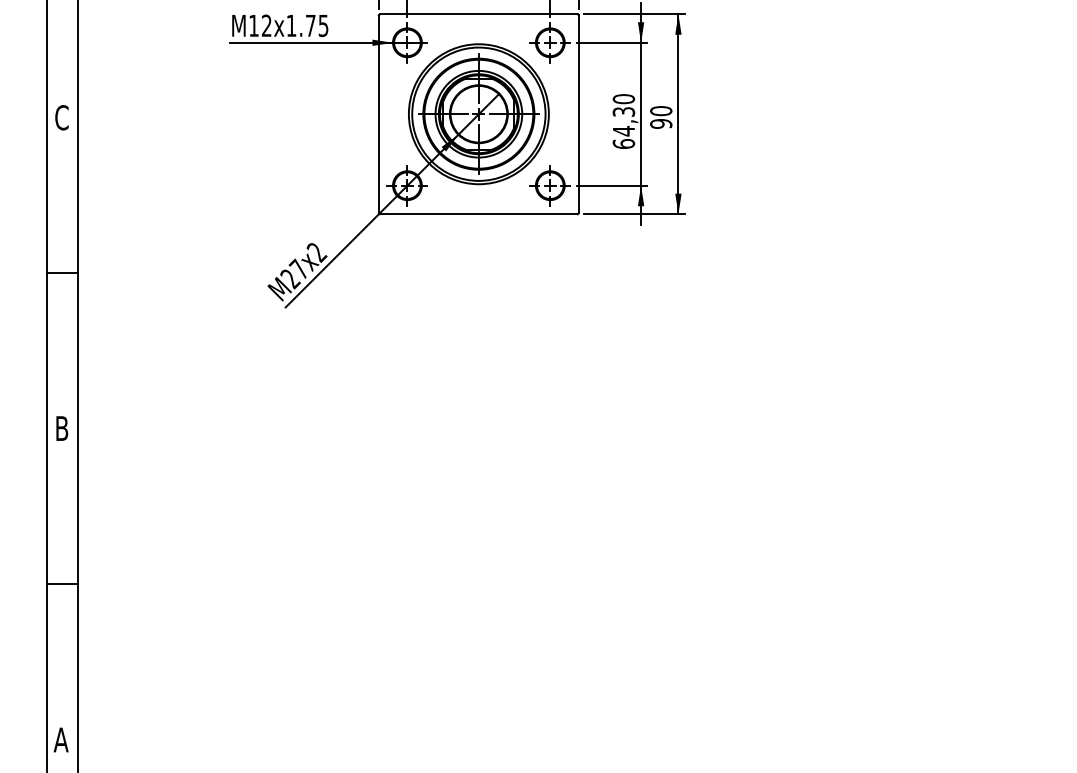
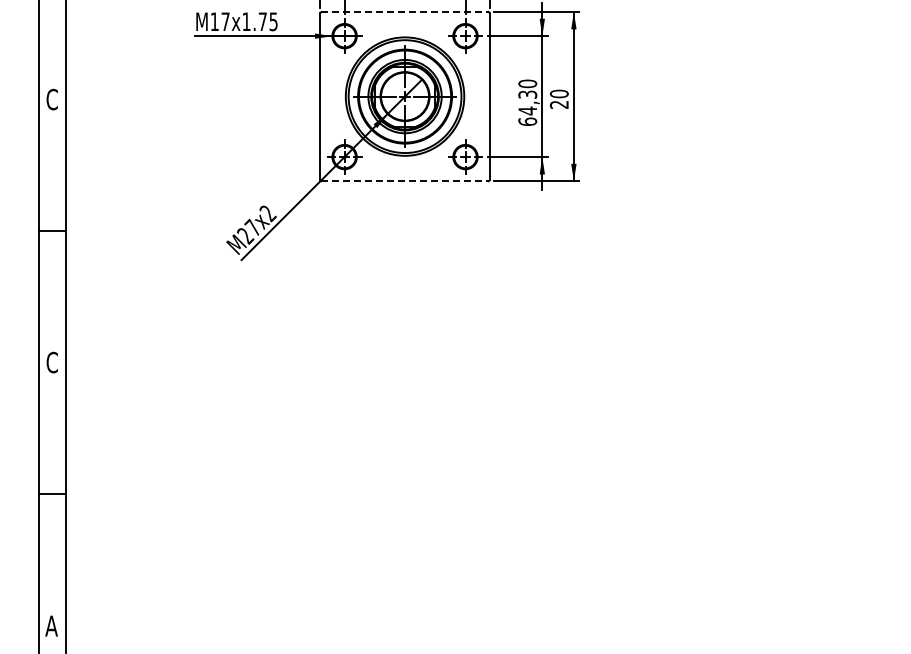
line: (479, 14) -> (405, 12), solid -> dashed
text: (266, 25) -> (225, 21), M12x1.75 -> M17x1.75
text: (661, 123) -> (559, 104), 90 -> 20
line: (479, 214) -> (405, 181), solid -> dashed
text: (61, 428) -> (51, 362), B -> C

